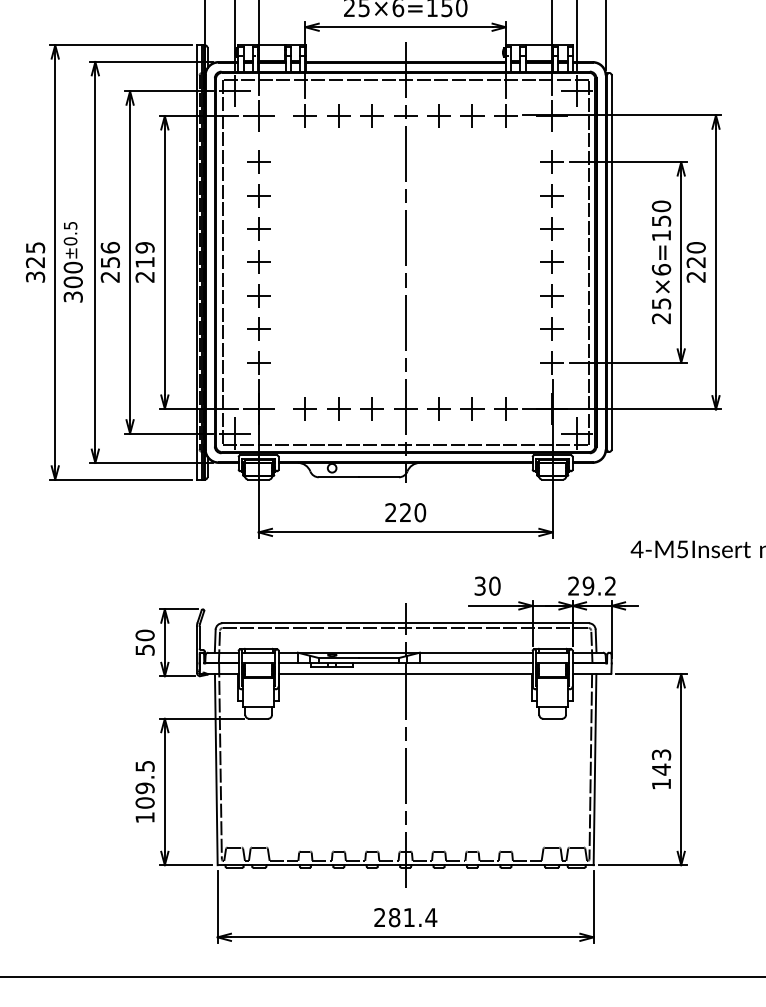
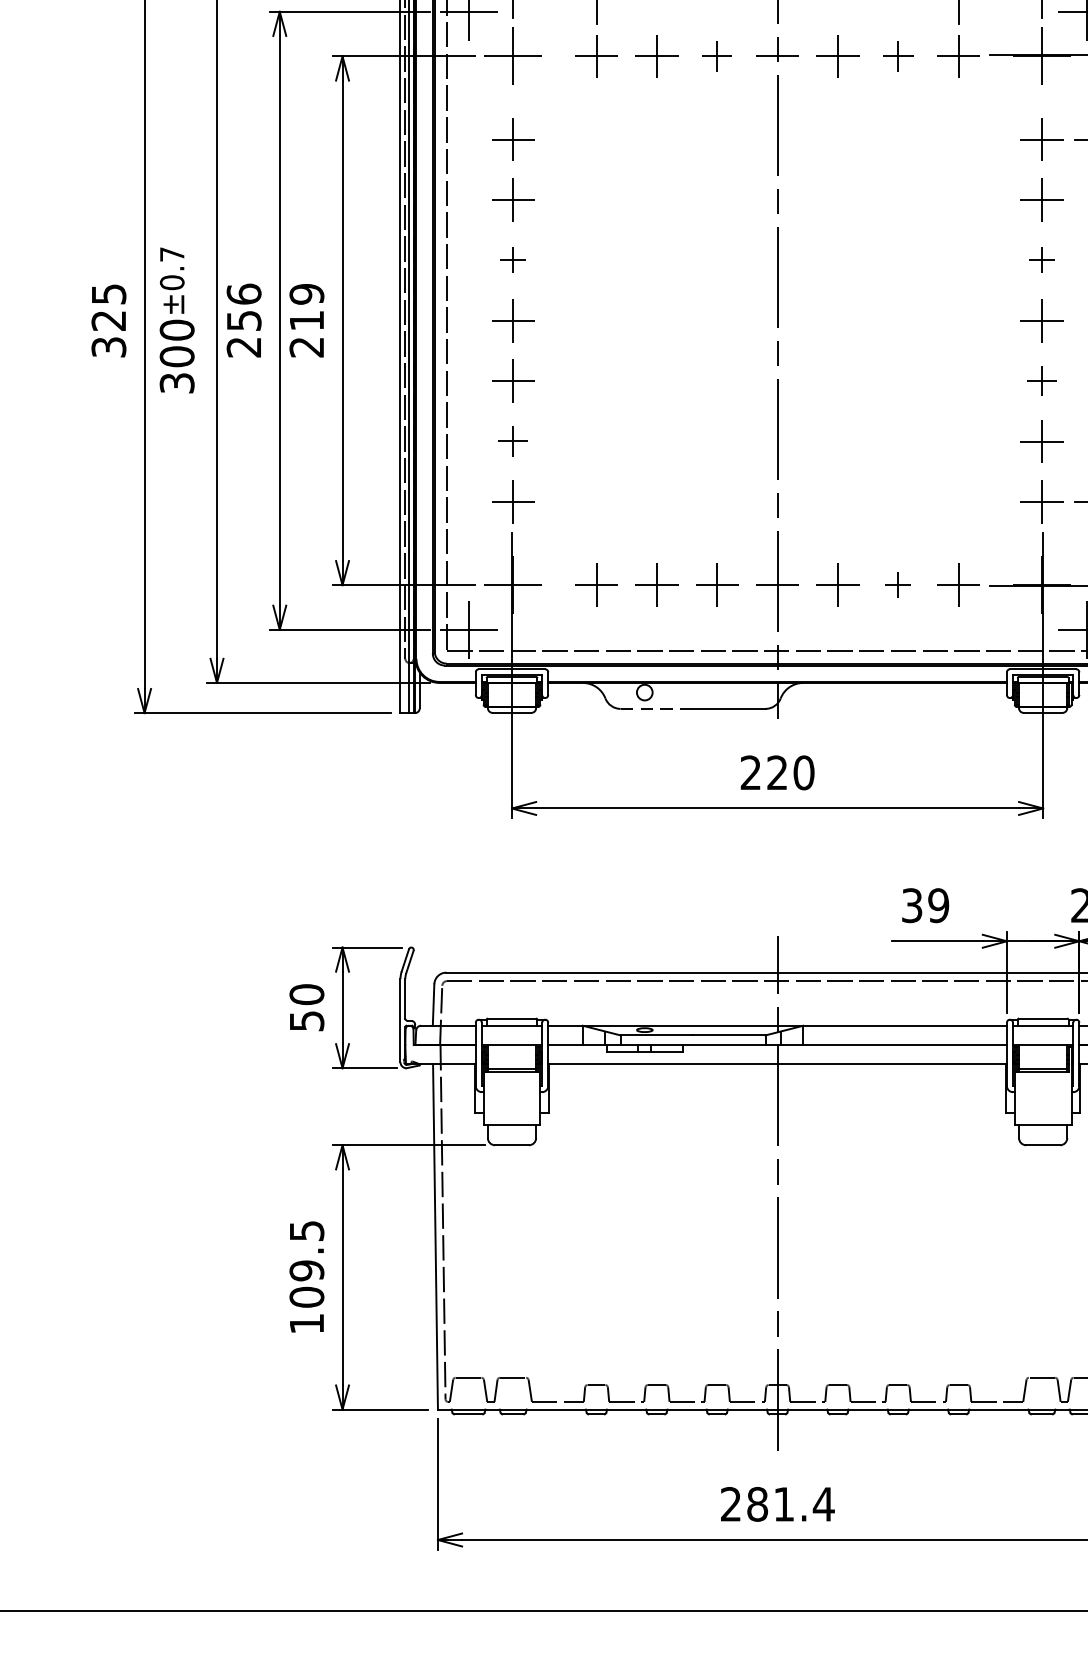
part: (371, 115) -> (715, 55), size x0.7
part: (472, 115) -> (898, 55), size x0.7
text: (70, 225) -> (172, 254), ±0.5 -> ±0.7
part: (258, 228) -> (511, 259), size x0.6
part: (551, 228) -> (1041, 259), size x0.6
part: (551, 295) -> (1041, 380), size x0.7
part: (258, 328) -> (511, 440), size x0.7
part: (472, 408) -> (898, 584), size x0.6
line: (339, 477) -> (658, 709), solid -> dashed
text: (494, 585) -> (938, 904), 30 -> 39

